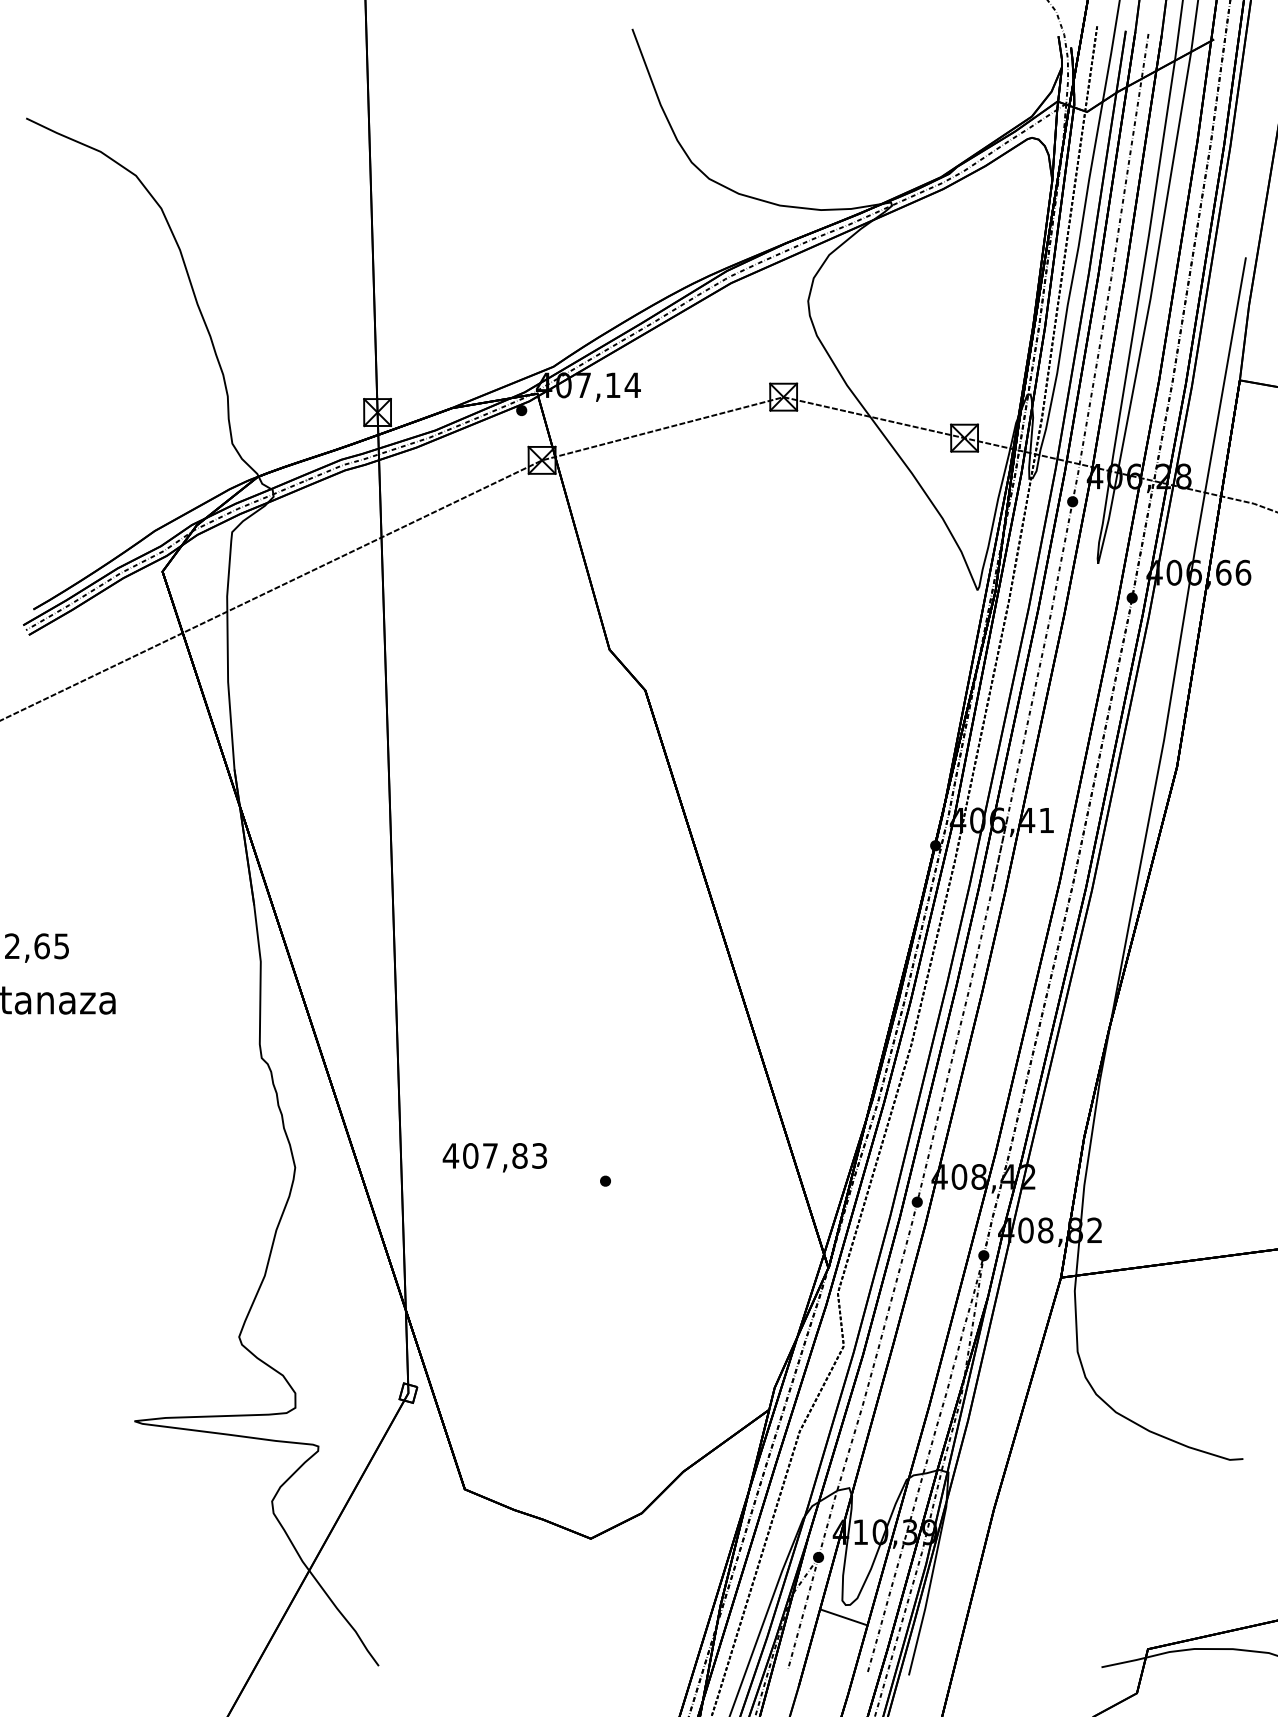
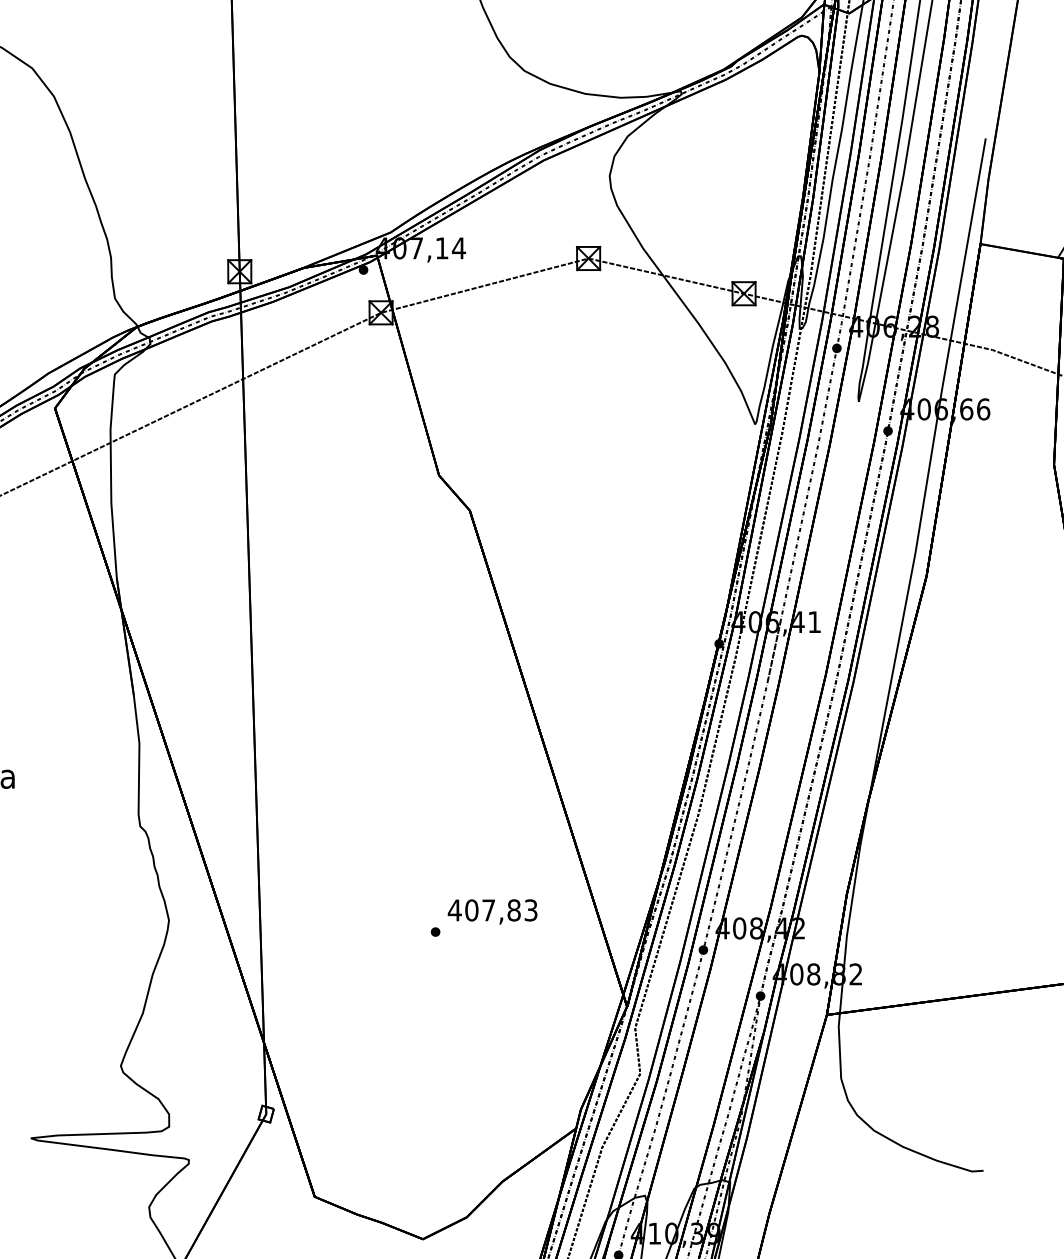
text: (494, 1157) -> (492, 911), moved

